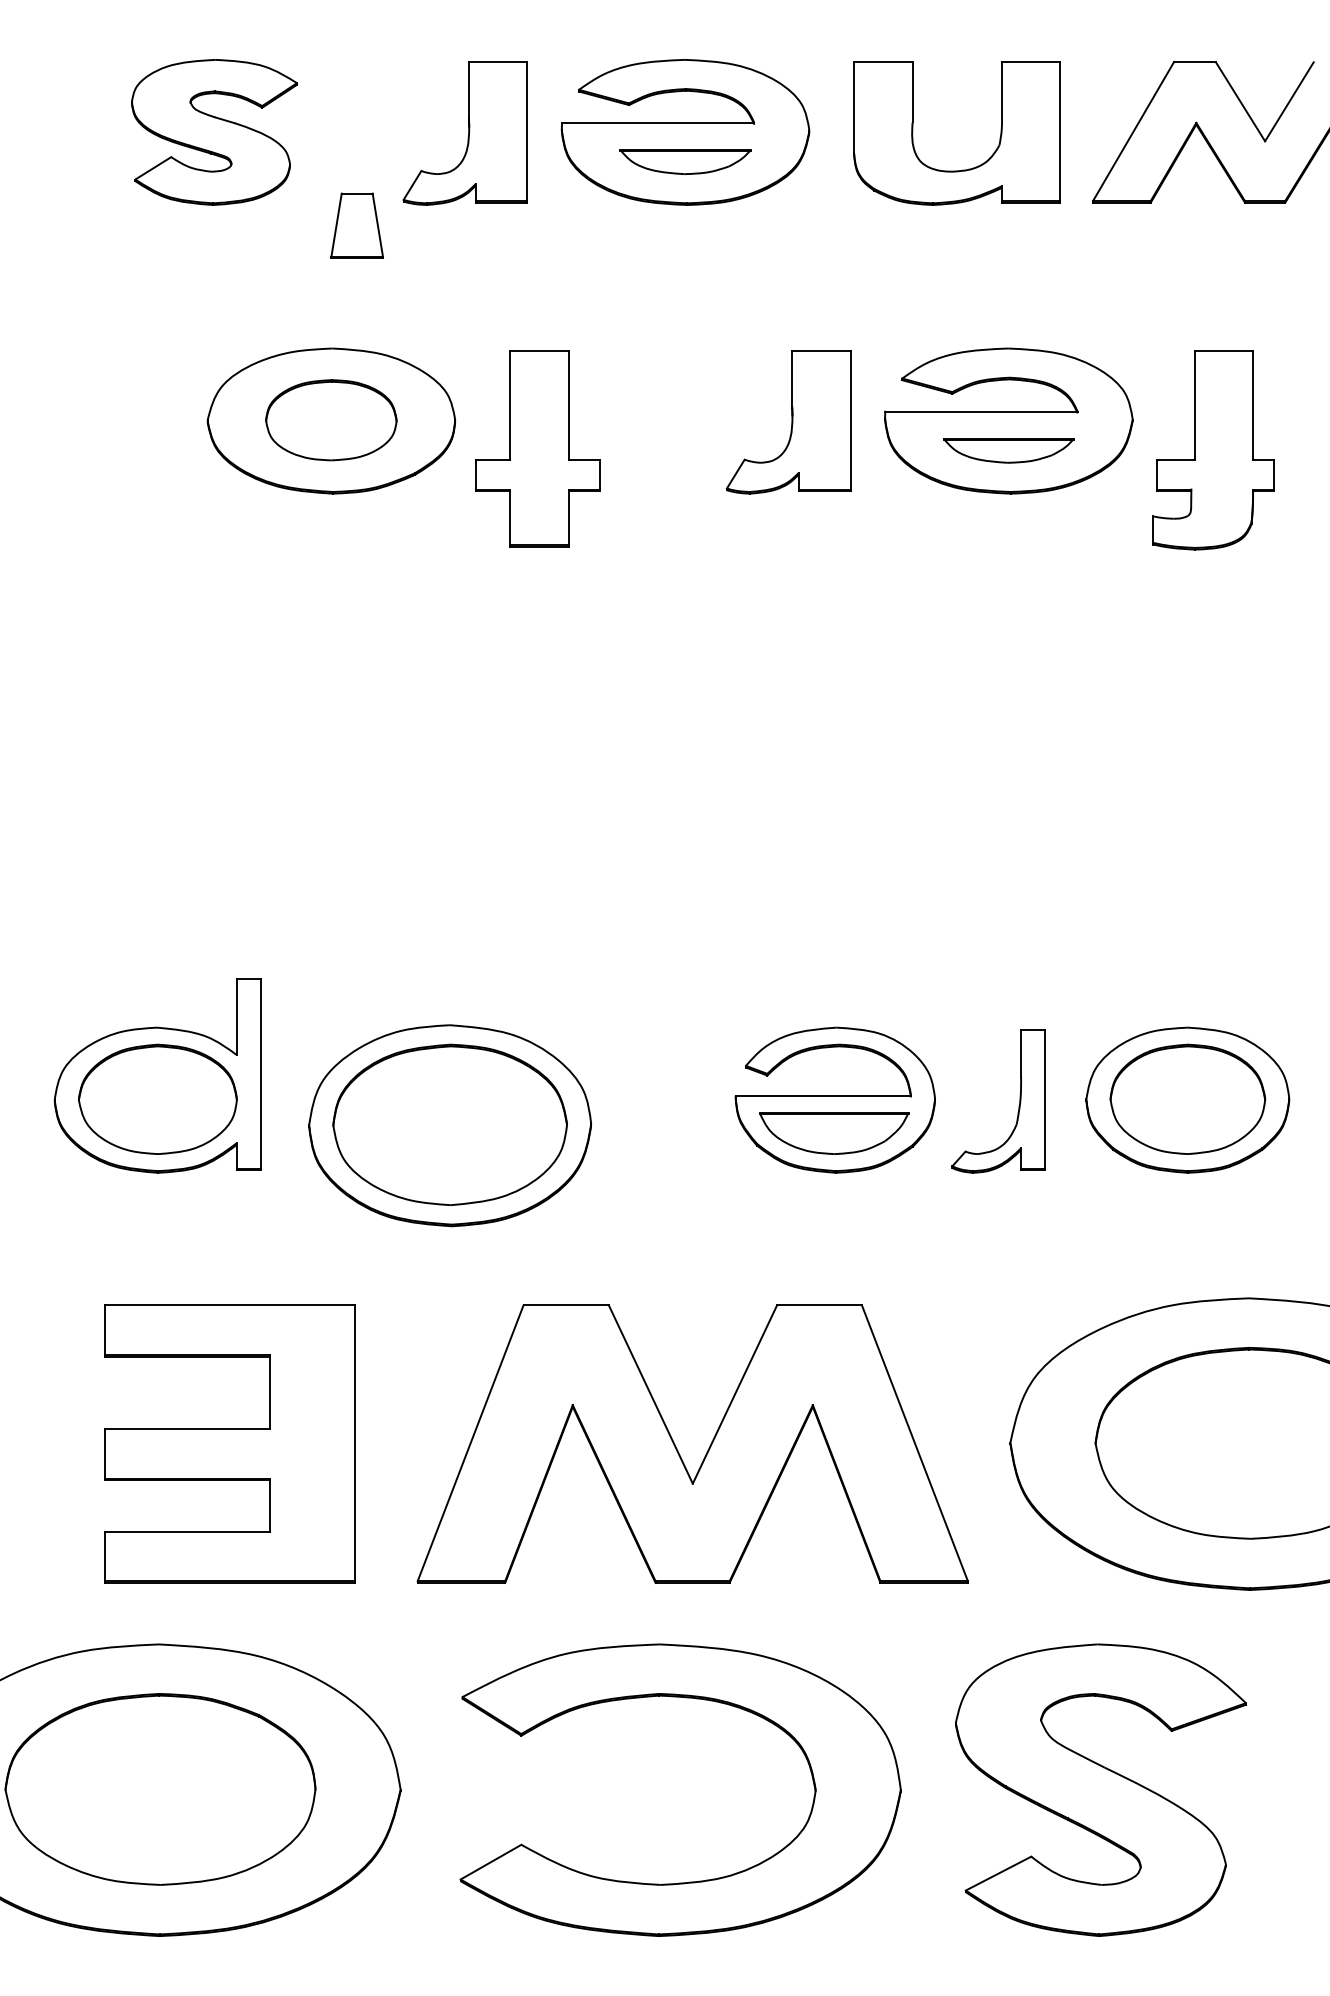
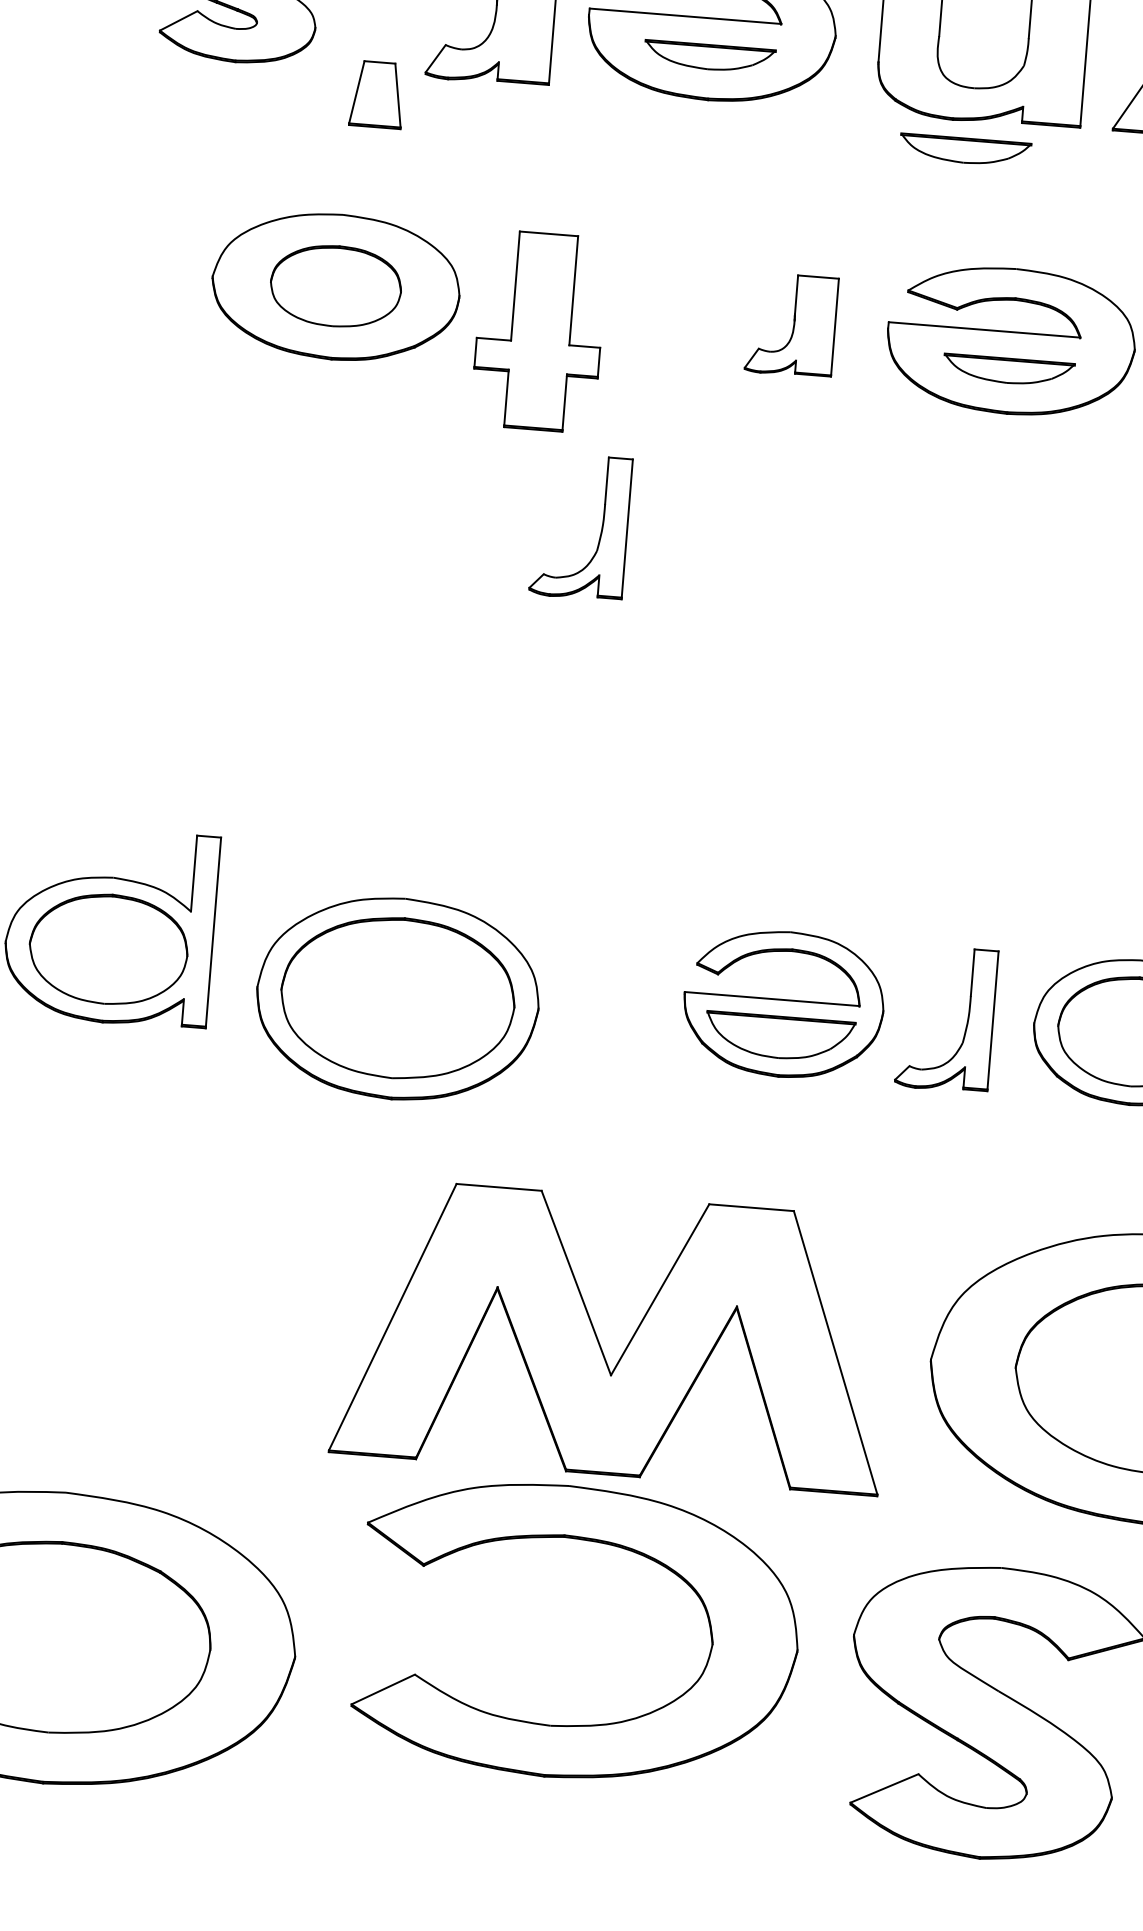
part: (947, 234) -> (965, 150), added
part: (788, 422) -> (791, 325), size x0.7
part: (614, 644) -> (600, 532), added
part: (229, 1443) -> (152, 1298), removed
part: (685, 1698) -> (590, 1541), moved

